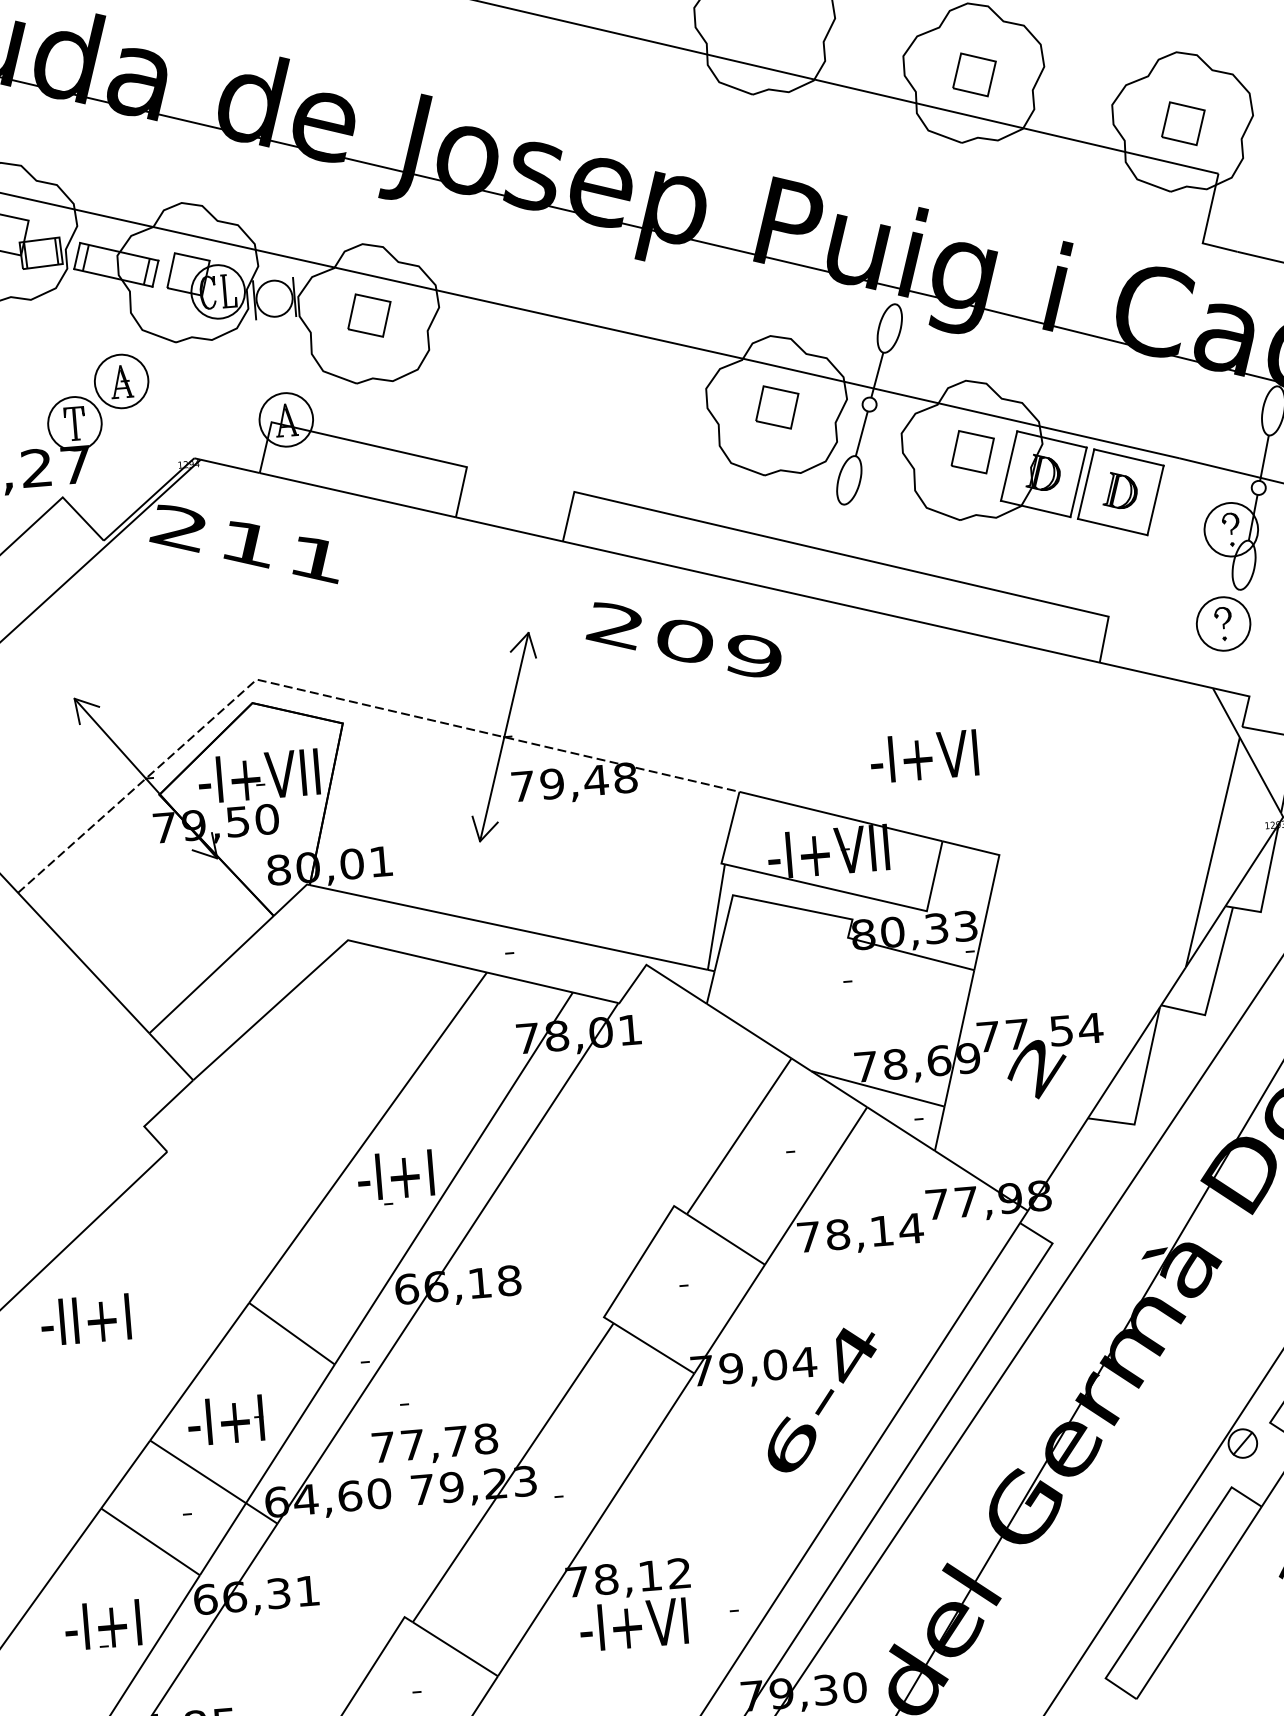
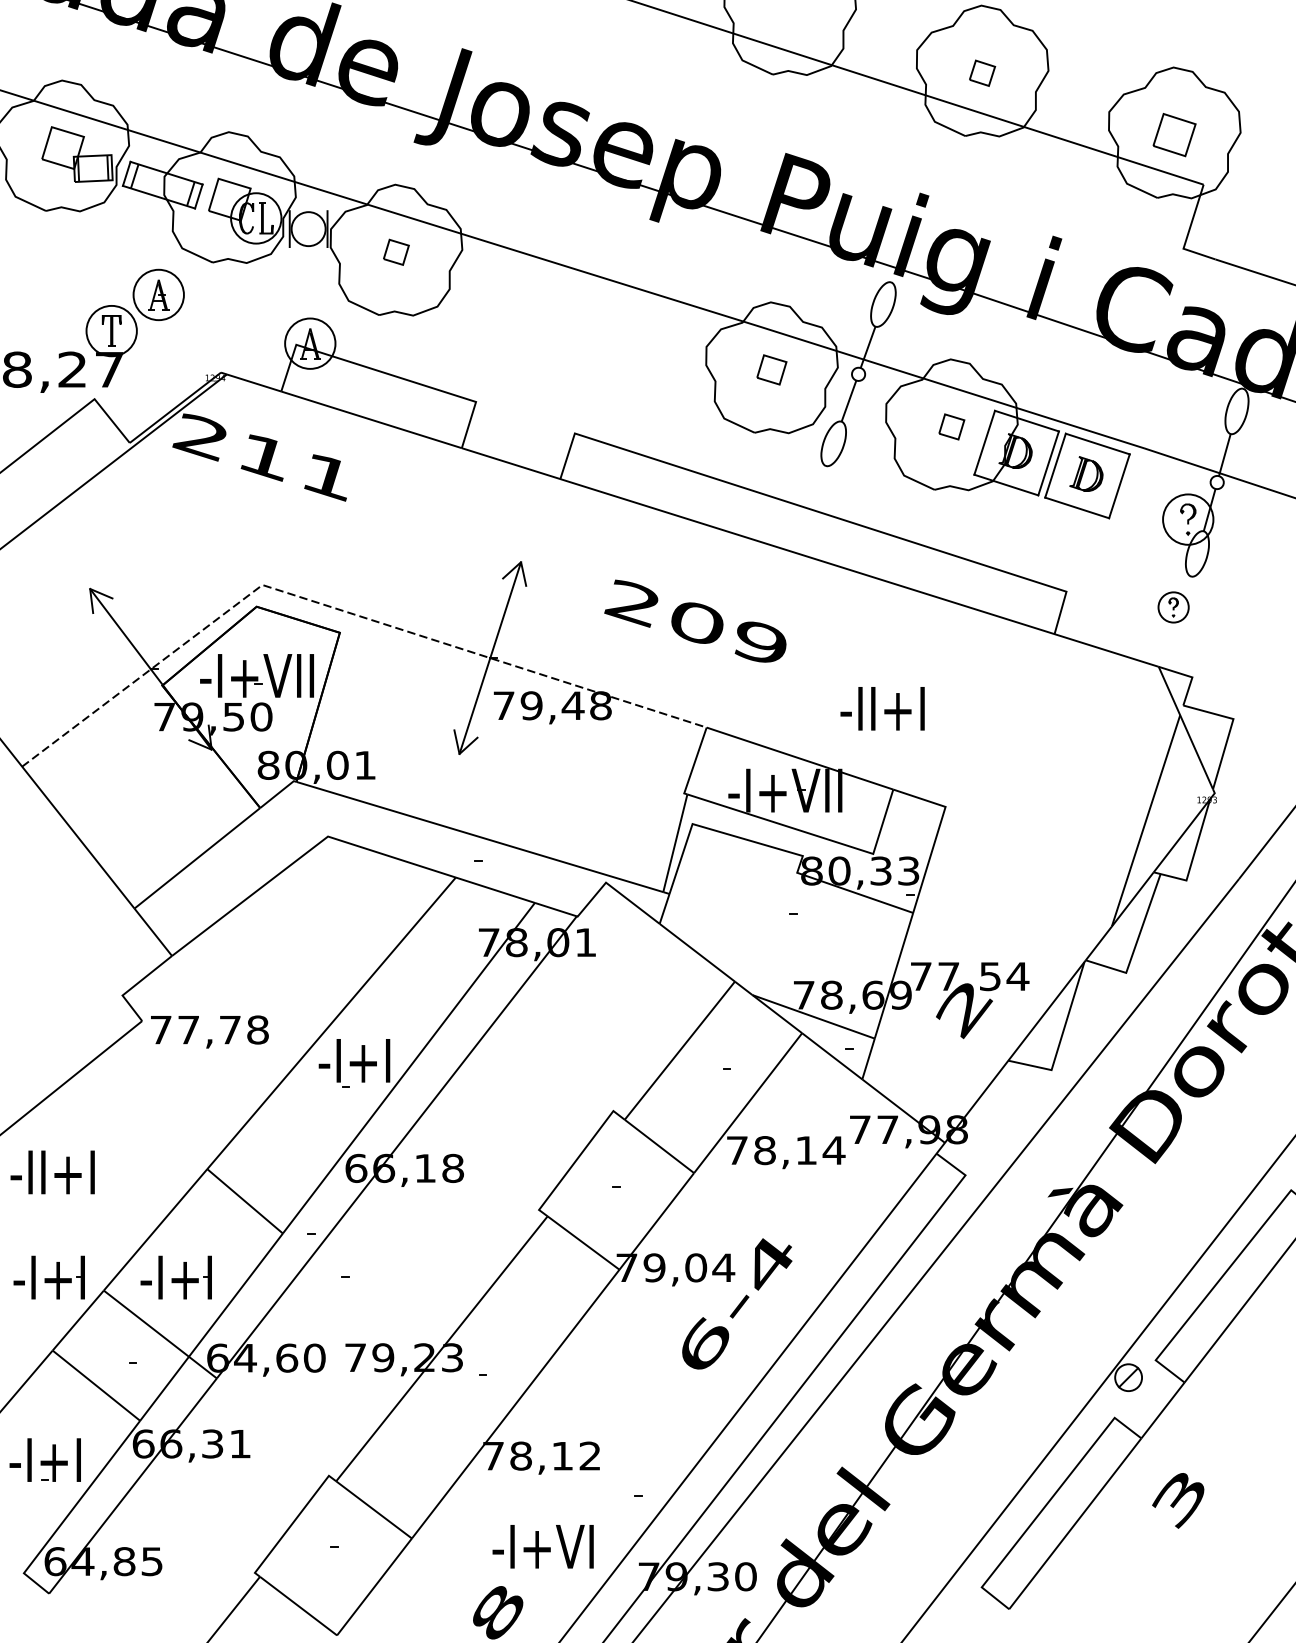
part: (974, 75) -> (982, 73), size x0.6
part: (369, 315) -> (396, 252), size x0.6
part: (776, 407) -> (771, 369), size x0.7
part: (972, 451) -> (951, 426), size x0.6
part: (1223, 624) -> (1173, 607), size x0.6
text: (682, 638) -> (695, 620), moved
text: (924, 756) -> (882, 708), -I+VI -> -II+I
part: (90, 1431) -> (48, 1277), added
text: (434, 1444) -> (209, 1031), moved
text: (632, 1624) -> (542, 1546), moved

